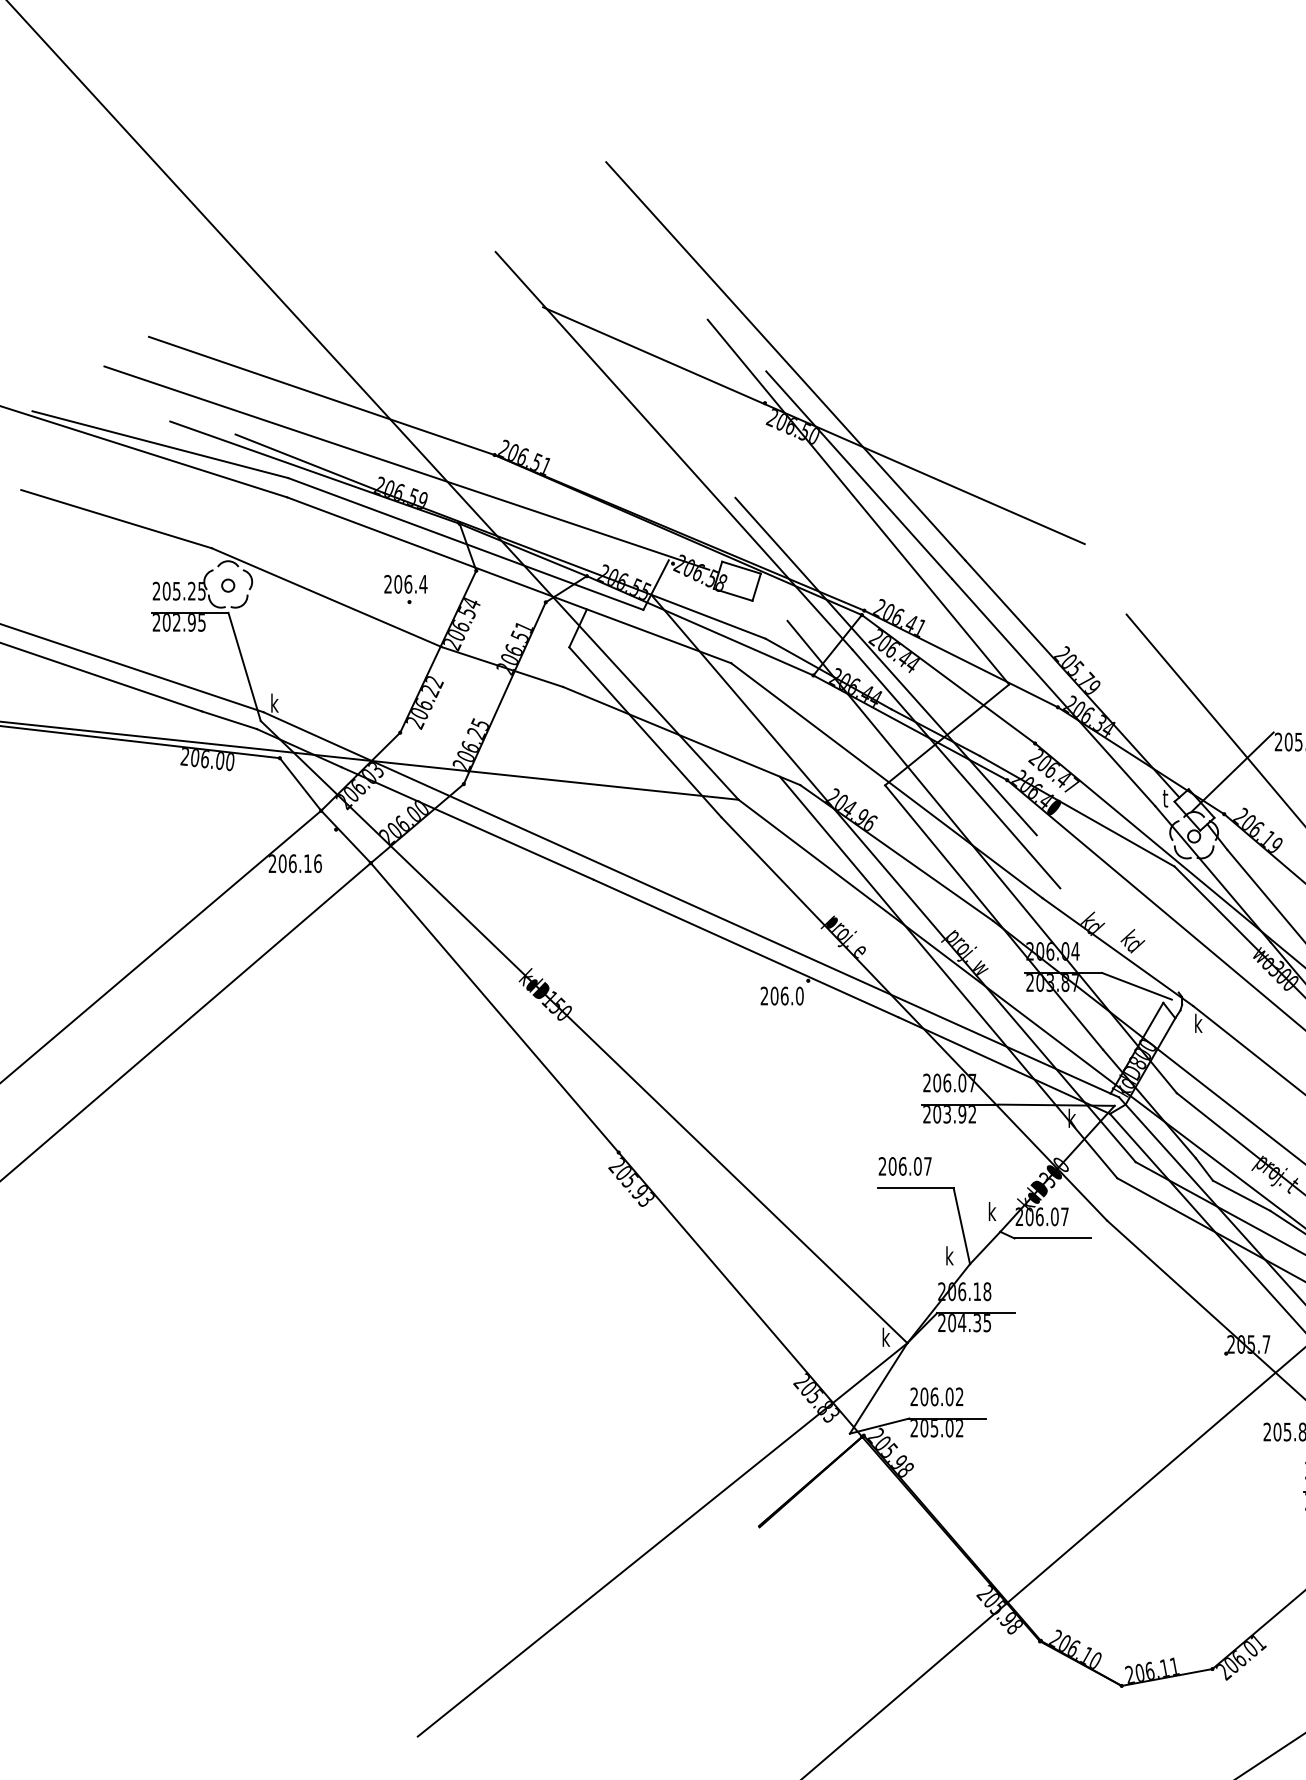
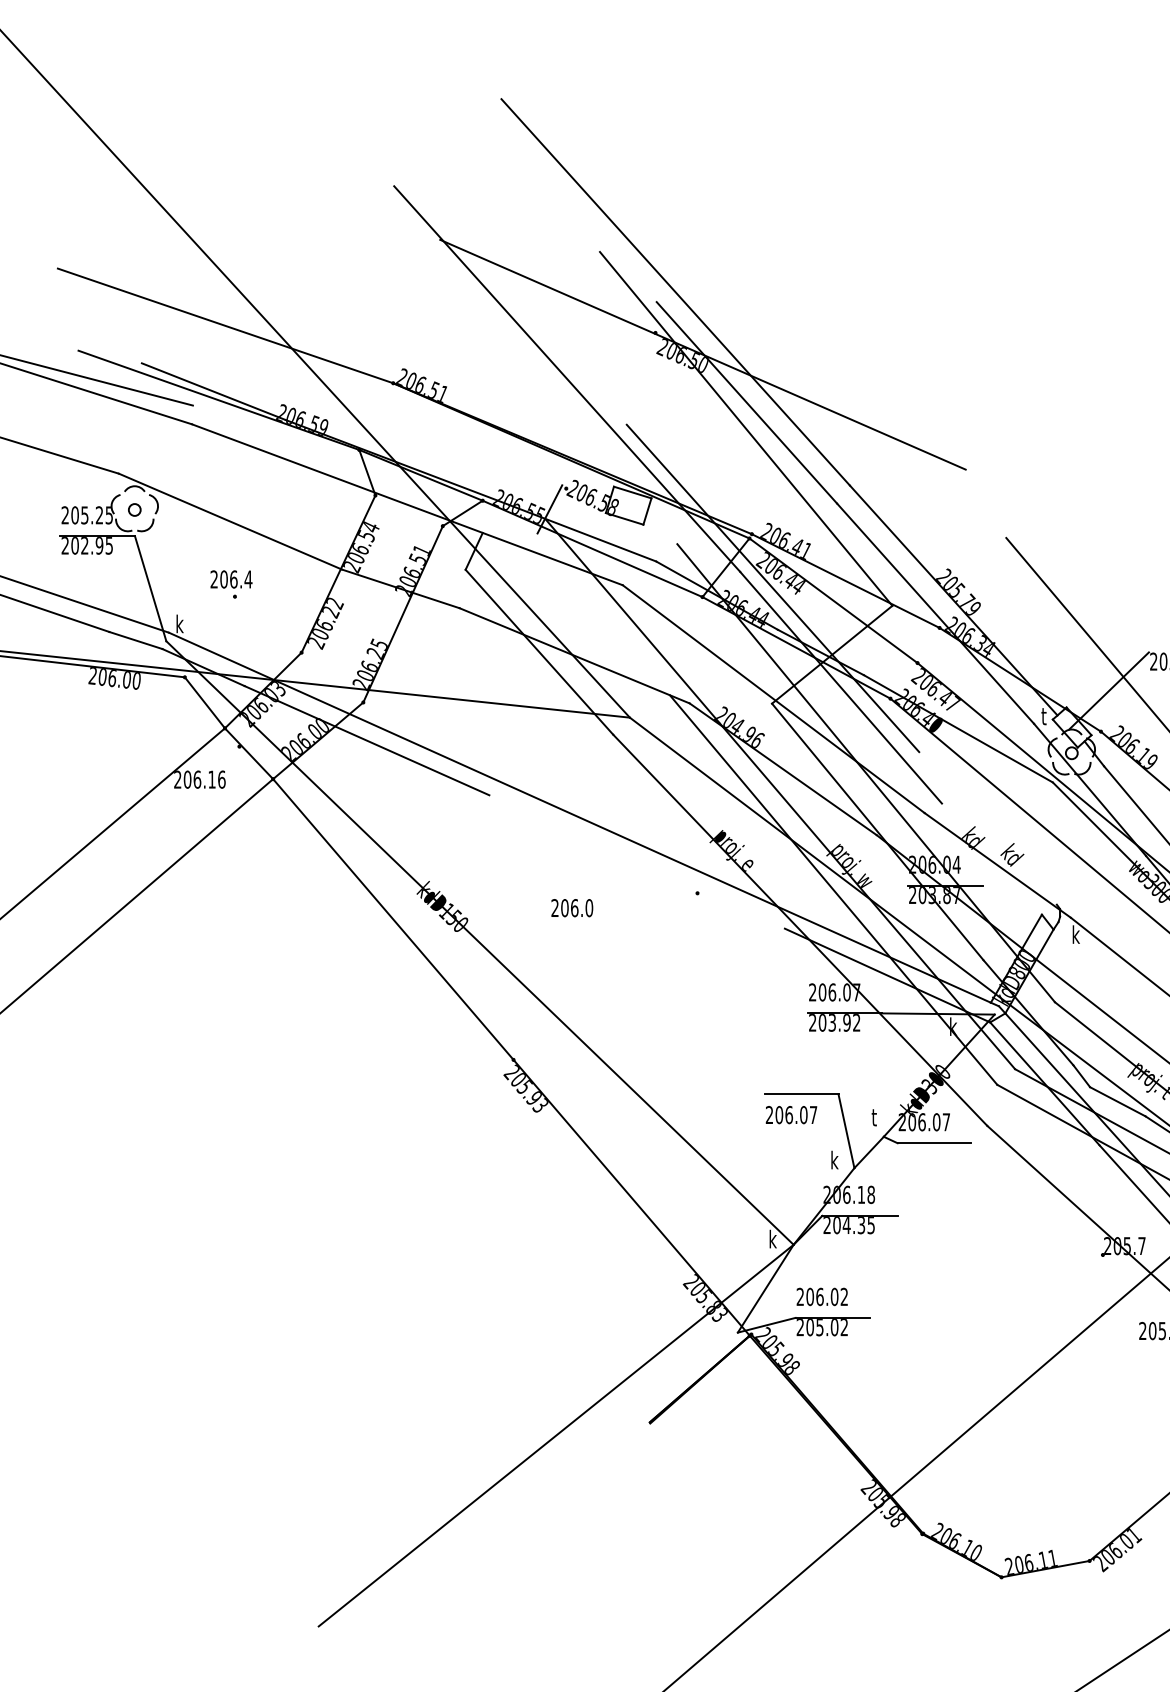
line: (406, 467) -> (307, 395), removed
line: (465, 543) -> (364, 469), removed
part: (405, 588) -> (231, 583), moved
line: (745, 948) -> (636, 861), removed
line: (1136, 985) -> (1015, 897), removed
text: (781, 995) -> (571, 907), moved
text: (904, 1166) -> (790, 1115), moved
text: (991, 1211) -> (875, 1117), k -> t

